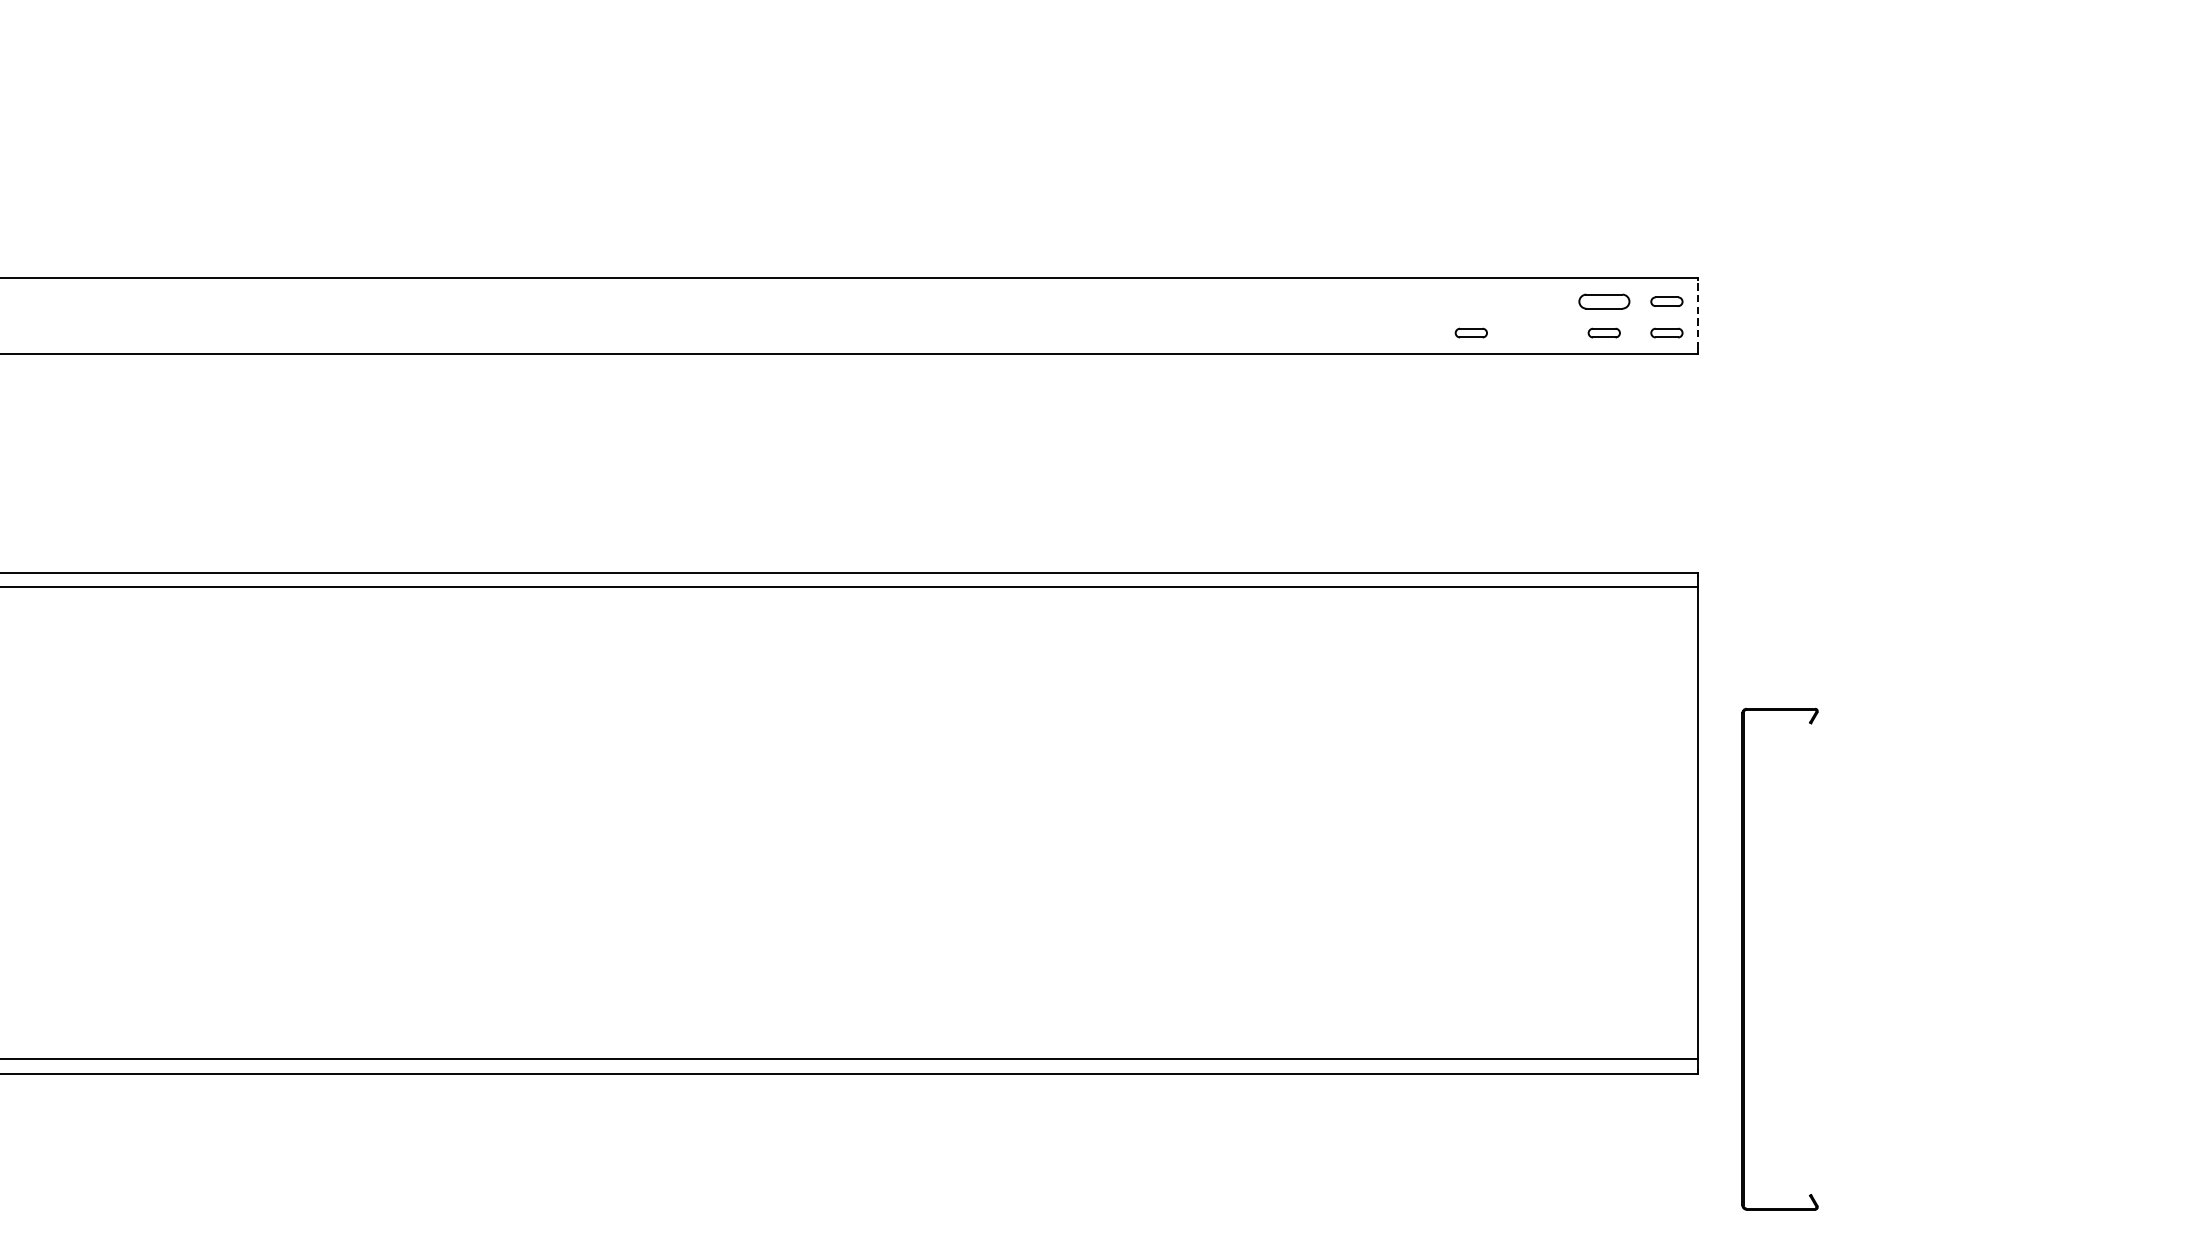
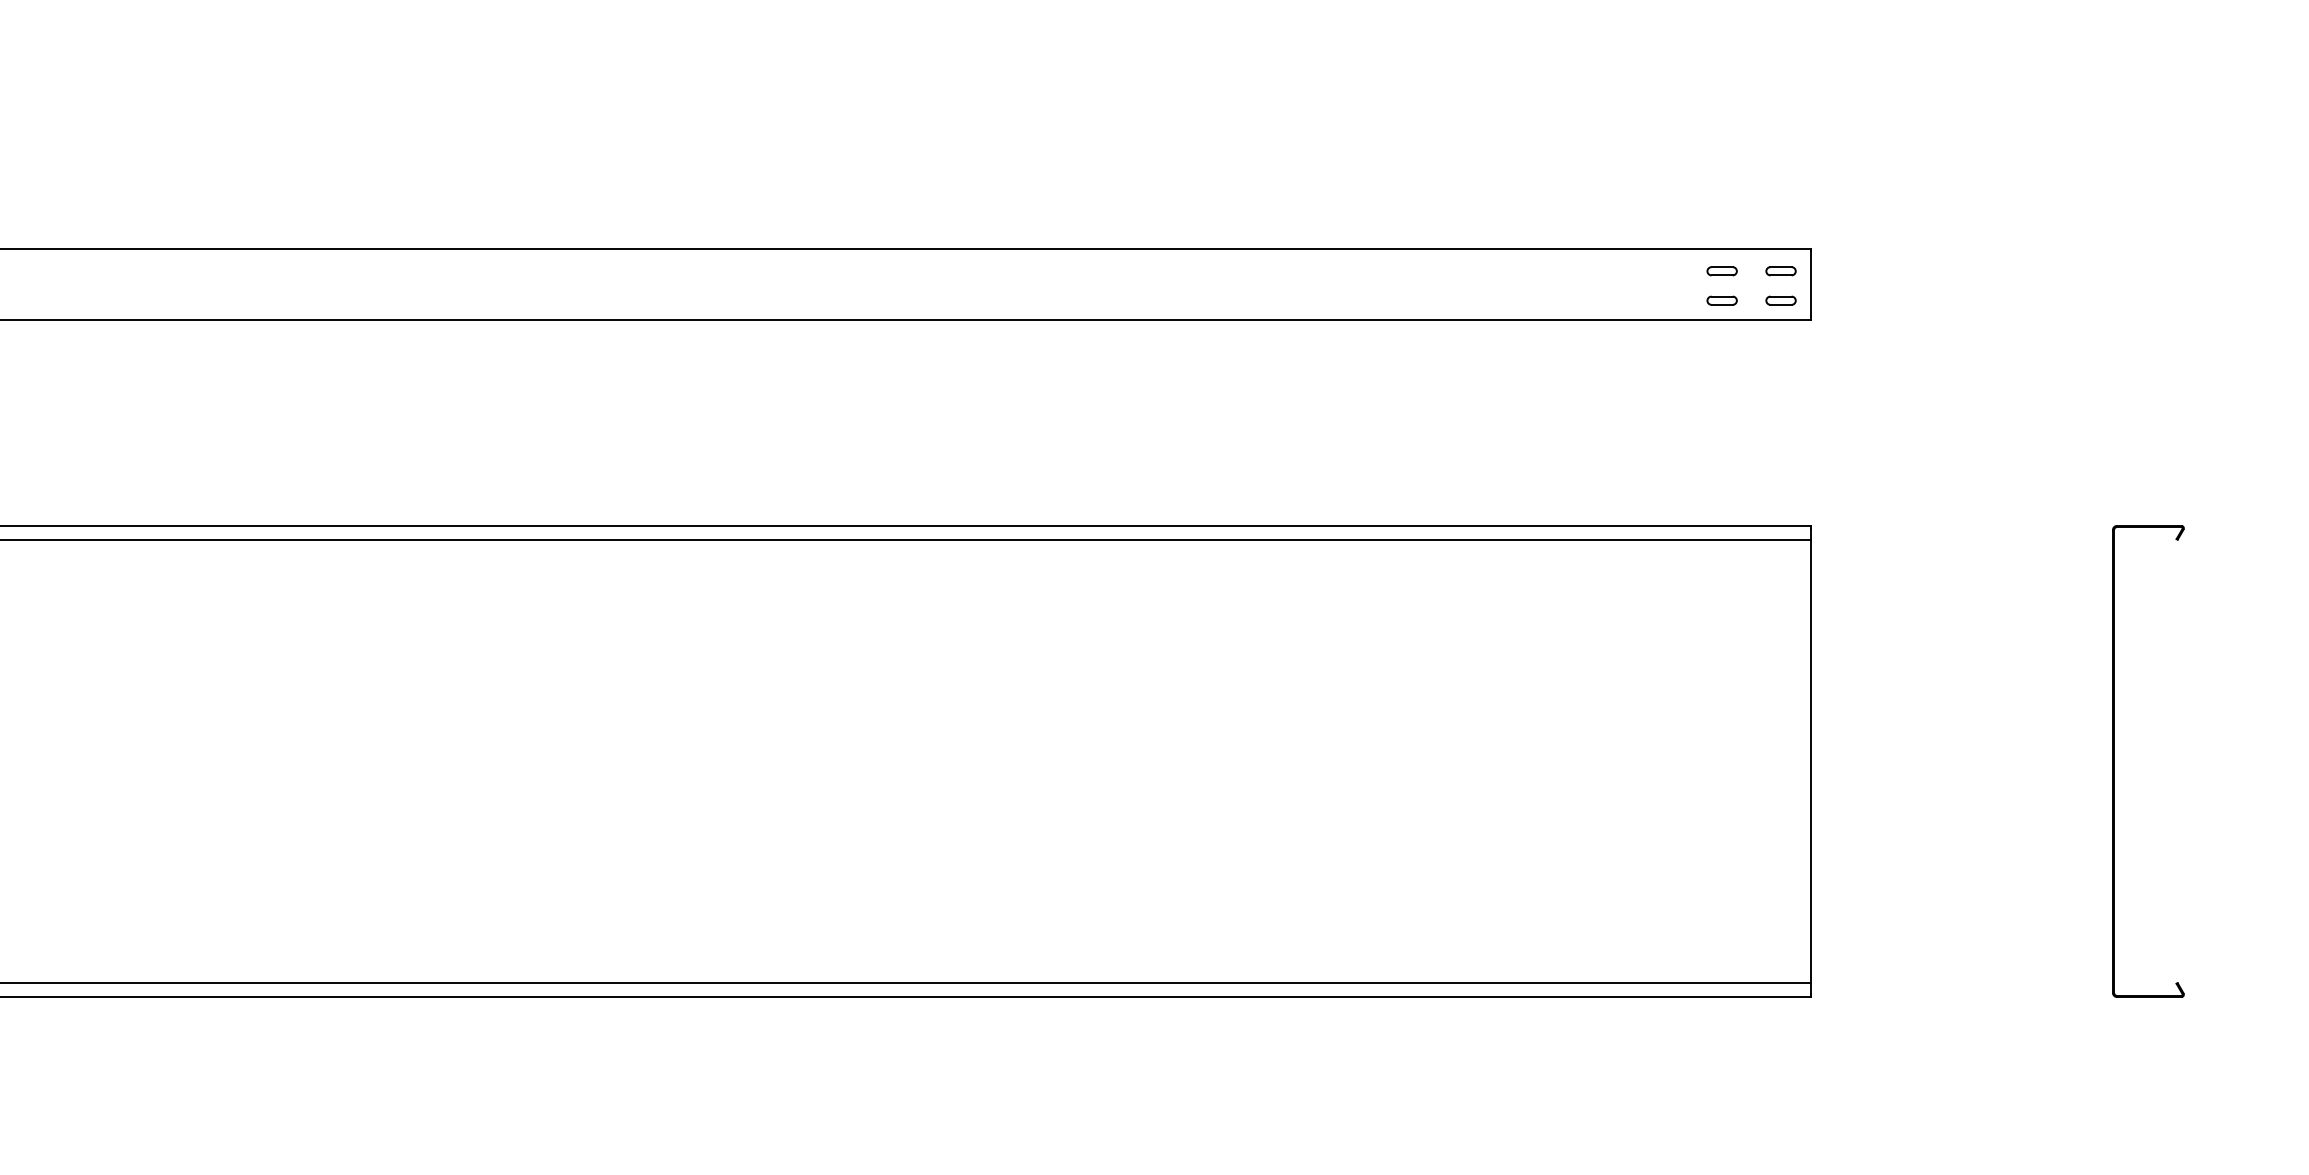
part: (1603, 302) -> (1721, 271), size x0.62
line: (1698, 314) -> (1810, 283), dashed -> solid
part: (1470, 332) -> (1596, 300), removed
part: (1743, 959) -> (2114, 761), moved

